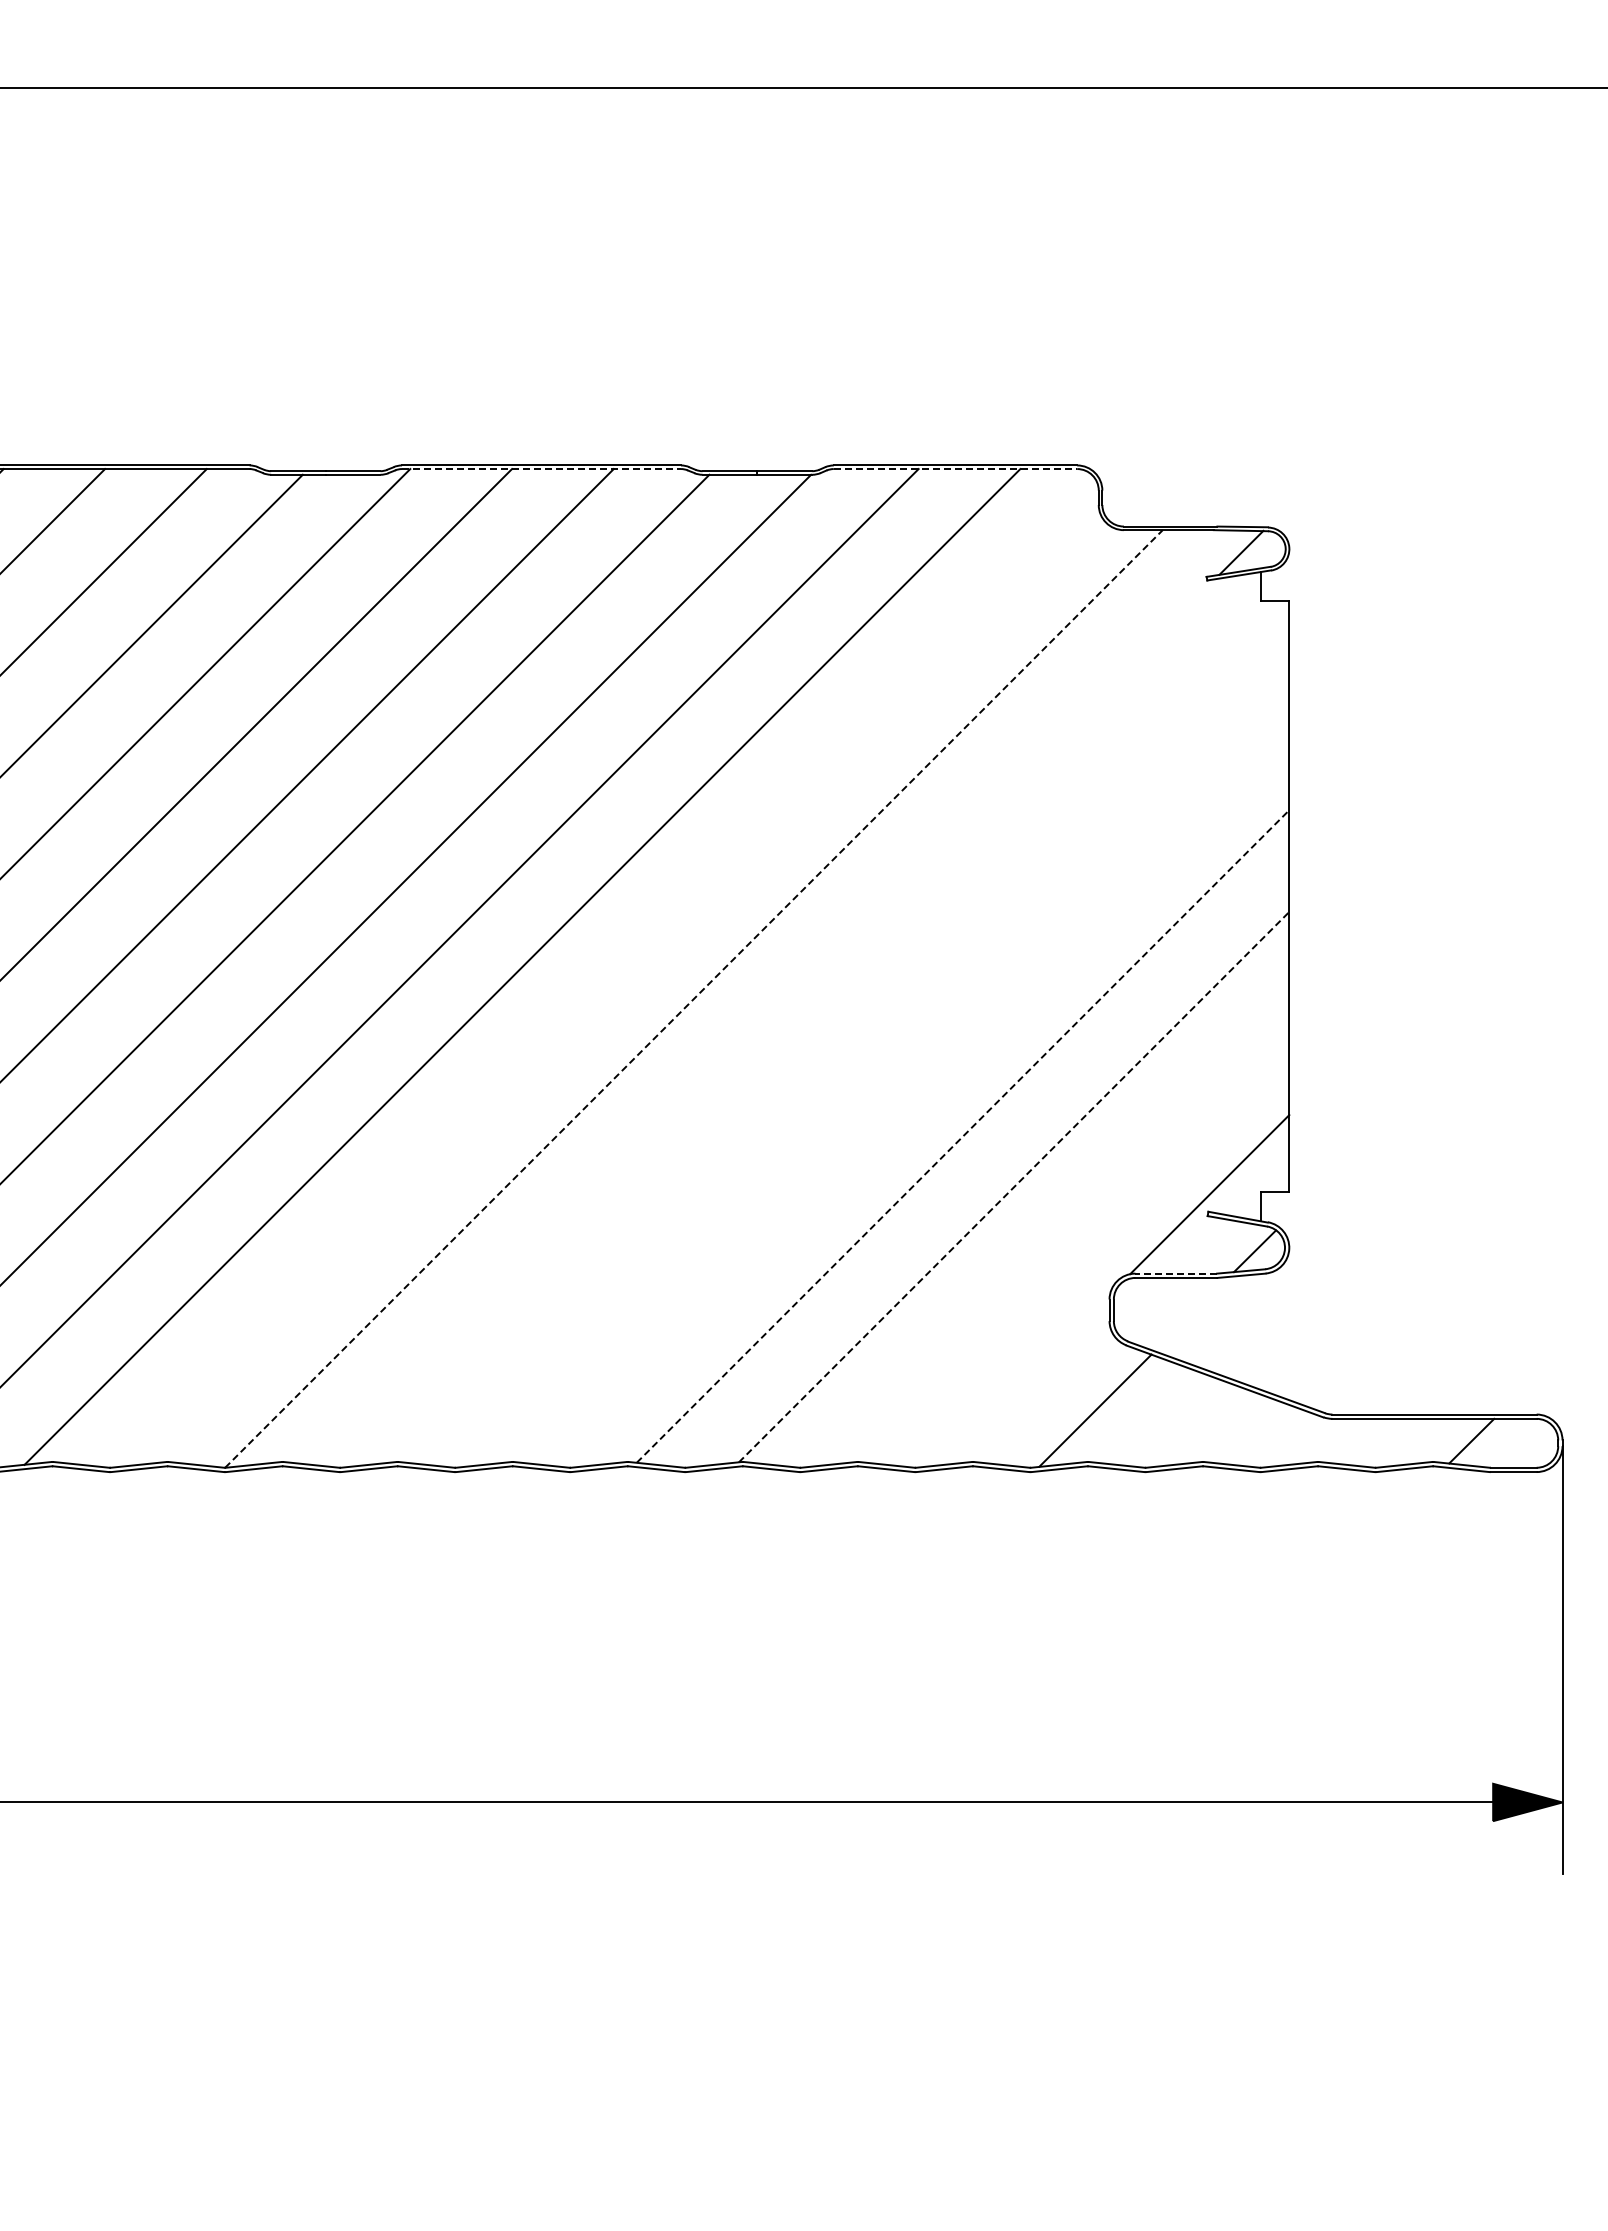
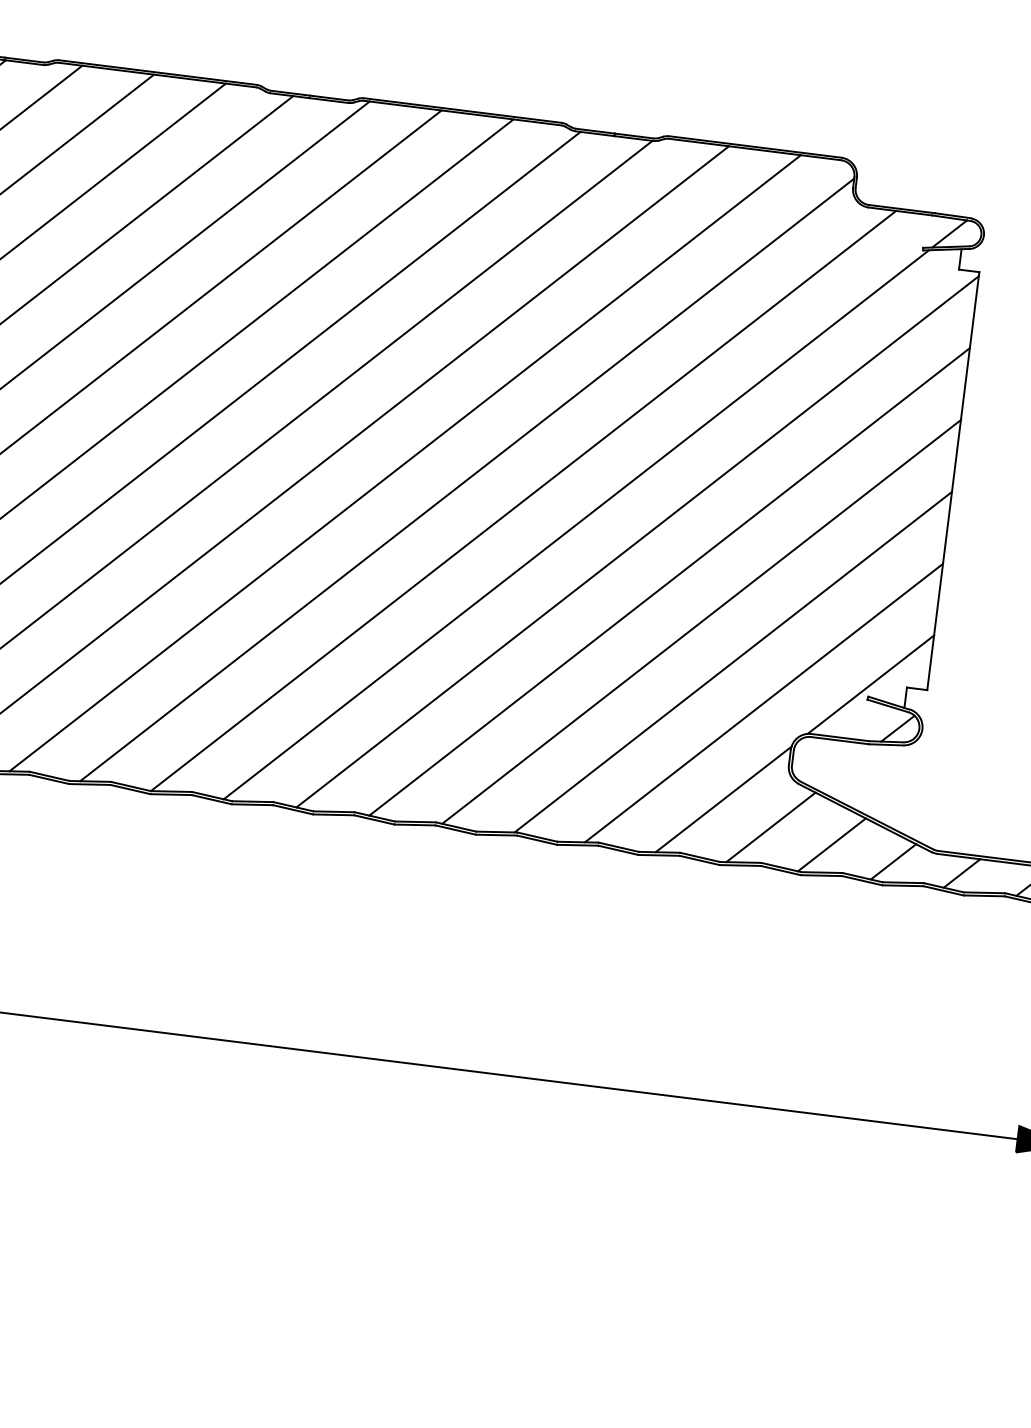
line: (542, 469) -> (463, 113), dashed -> solid
line: (955, 469) -> (755, 149), dashed -> solid
line: (611, 979) -> (466, 480), added
line: (693, 998) -> (523, 500), dashed -> solid
line: (771, 1022) -> (576, 524), added
line: (859, 1035) -> (637, 541), added
line: (911, 1086) -> (669, 582), added
line: (963, 1136) -> (701, 621), dashed -> solid
line: (1014, 1186) -> (733, 661), dashed -> solid
line: (1063, 1238) -> (763, 702), added
line: (1176, 1273) -> (840, 737), dashed -> solid
line: (1024, 1379) -> (723, 799), added
line: (1183, 1424) -> (832, 844), added
line: (1271, 1436) -> (893, 861), added
line: (1369, 1441) -> (962, 873), added

